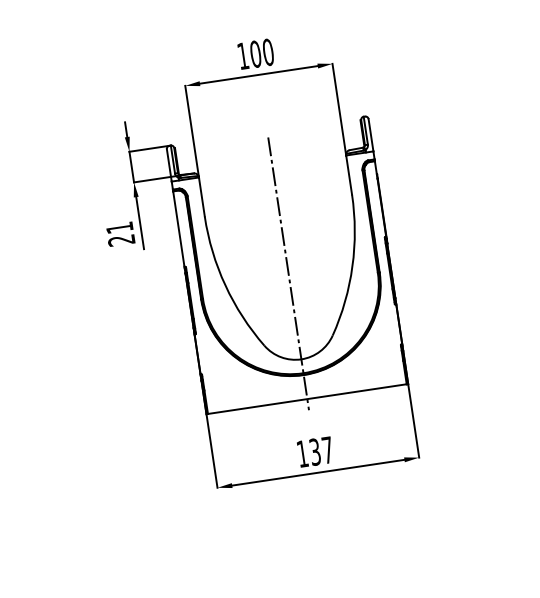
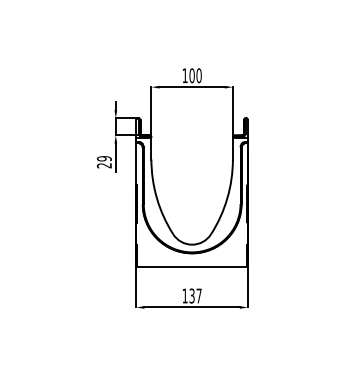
text: (119, 227) -> (104, 158), 21 -> 29
line: (289, 272) -> (192, 196), removed

